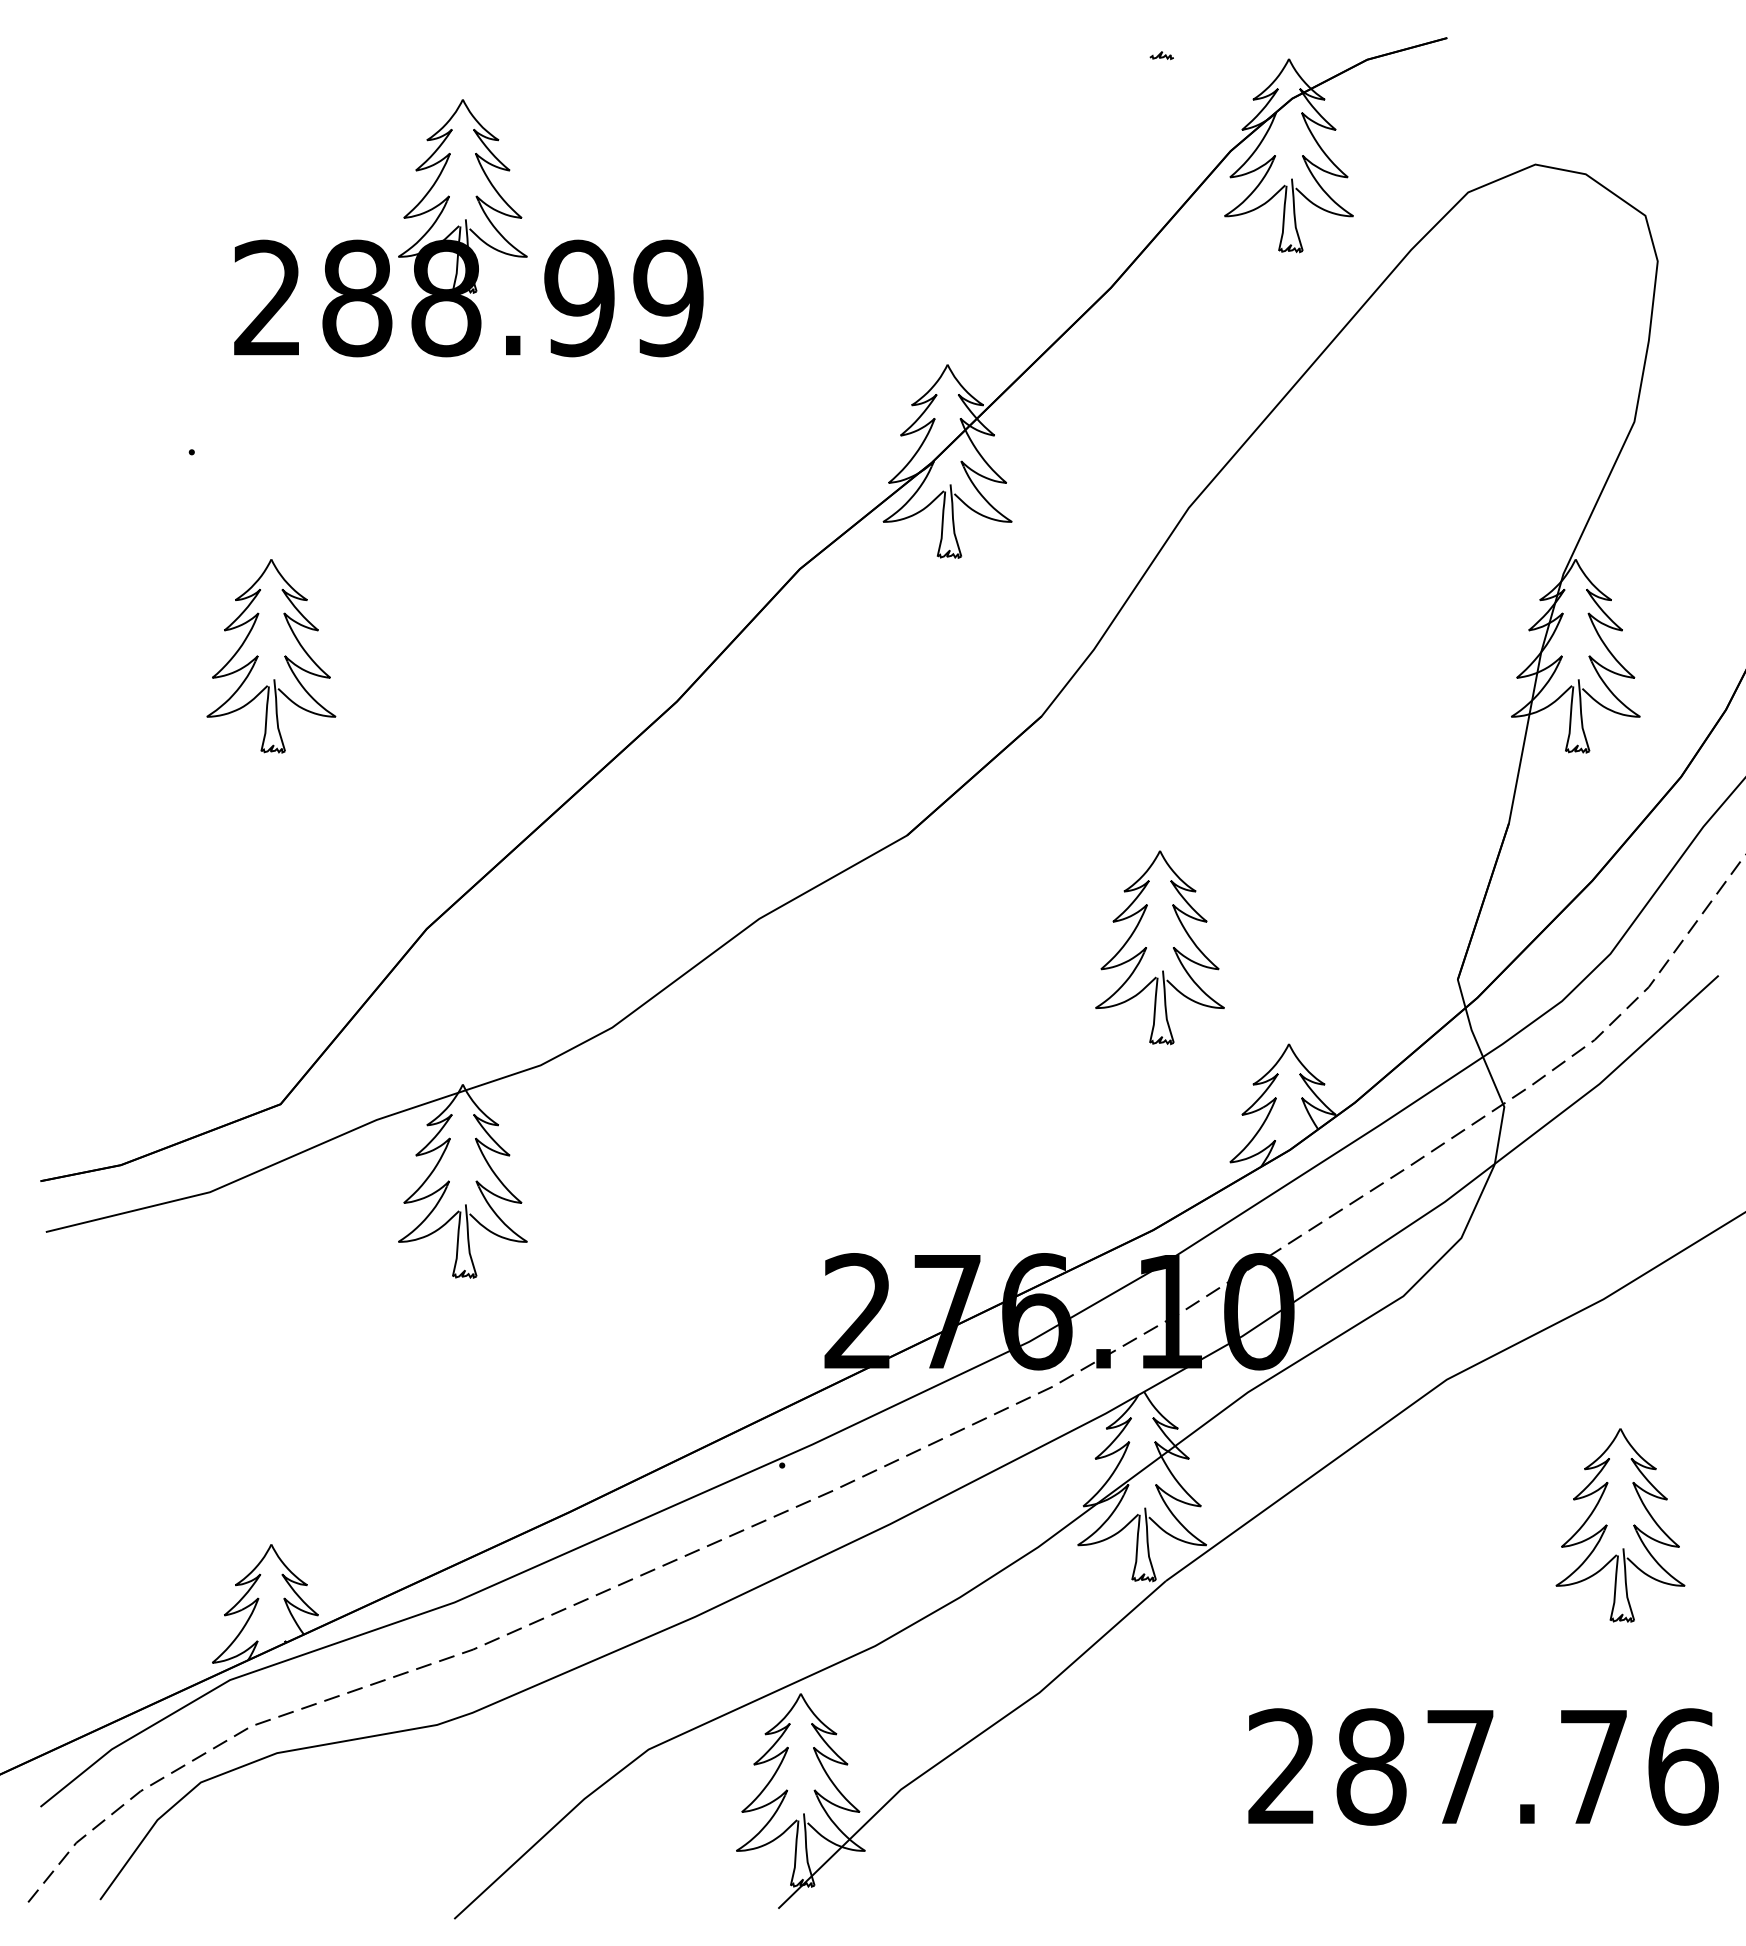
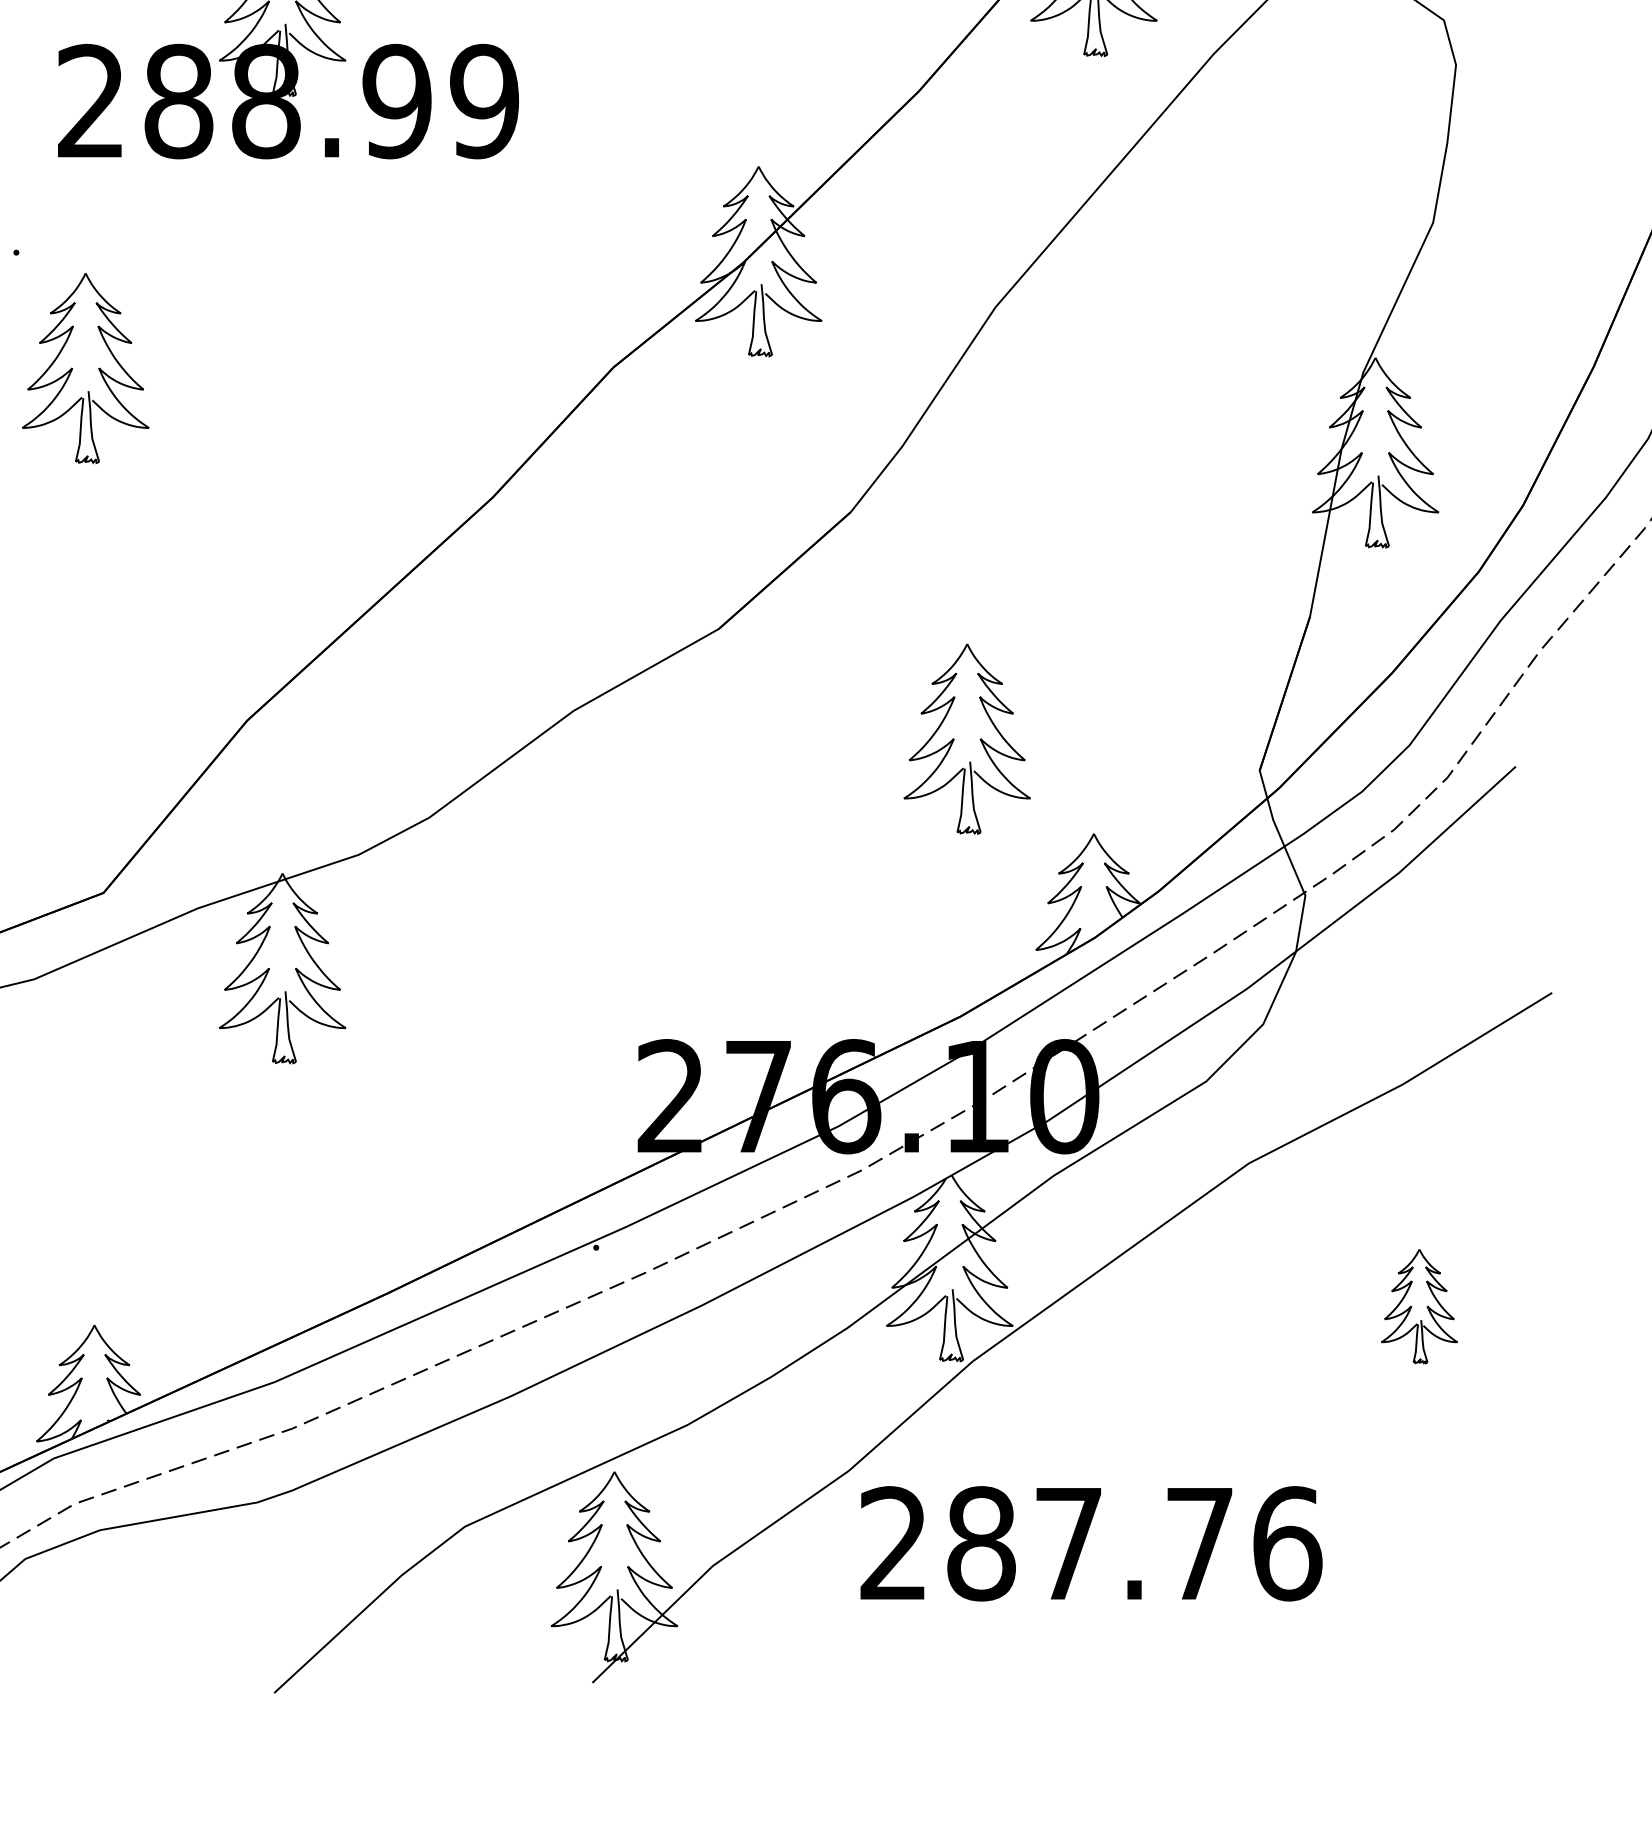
part: (271, 656) -> (85, 368), moved
part: (1620, 1525) -> (1419, 1306), size x0.6
text: (1483, 1766) -> (1091, 1543), moved

